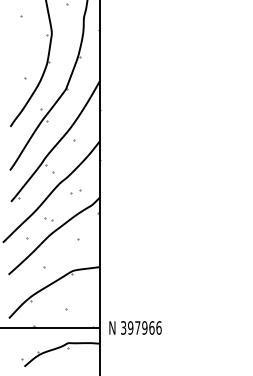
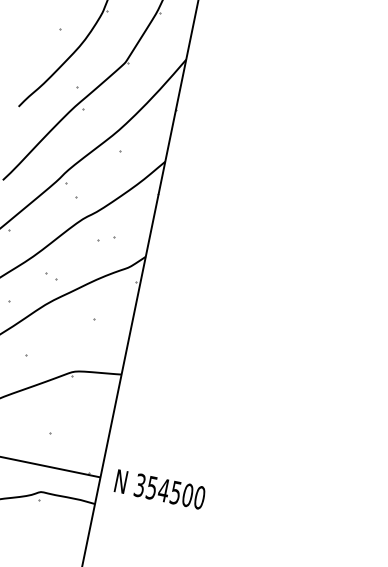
text: (144, 327) -> (175, 491), 397966 -> 354500

